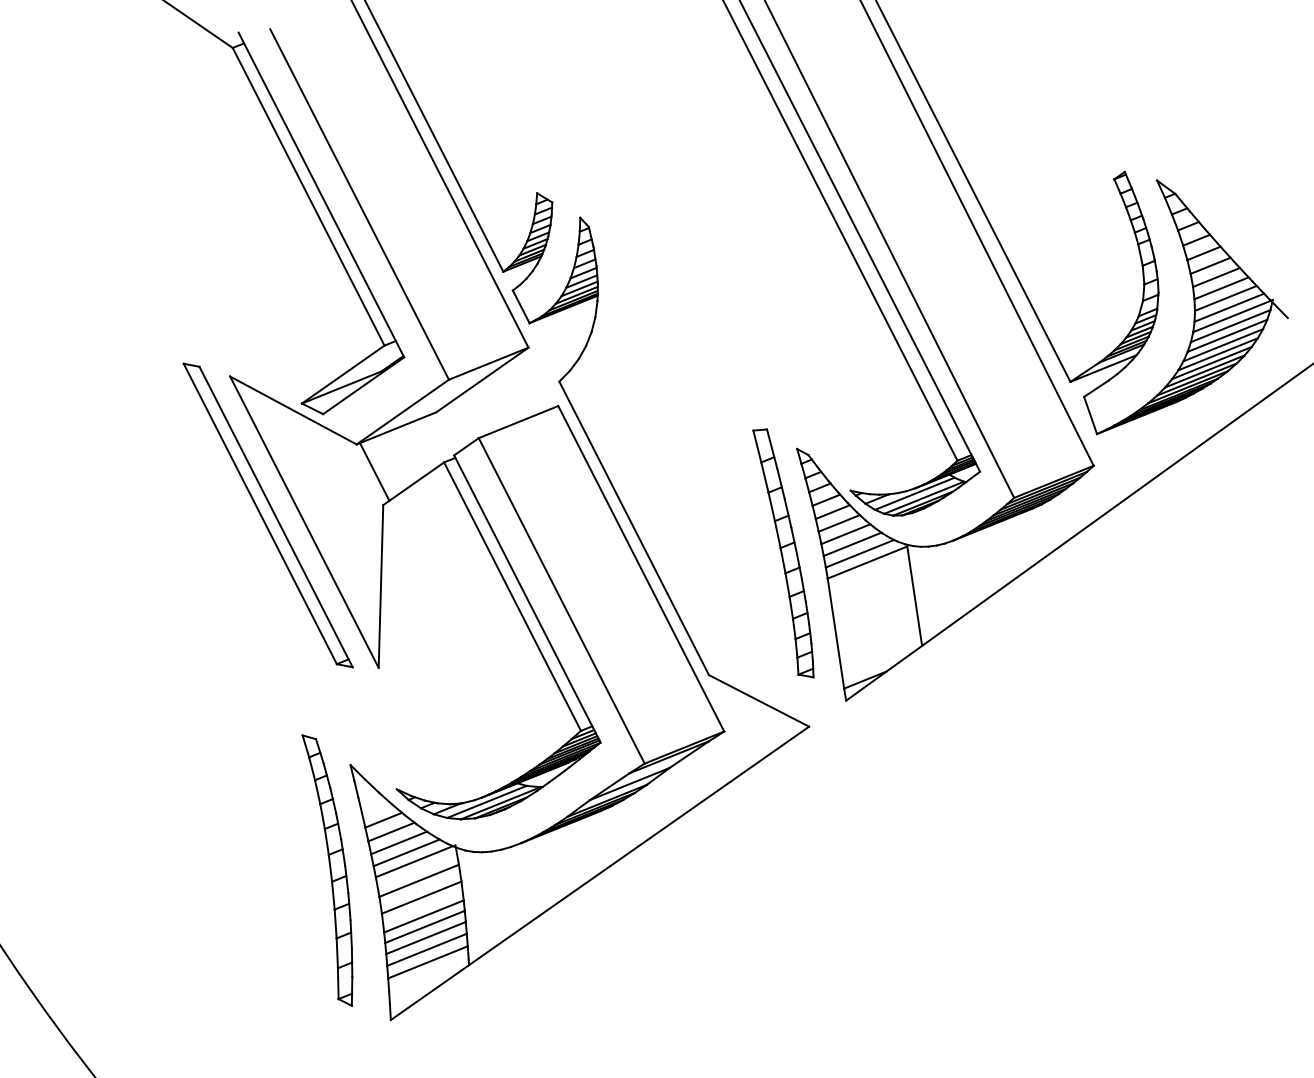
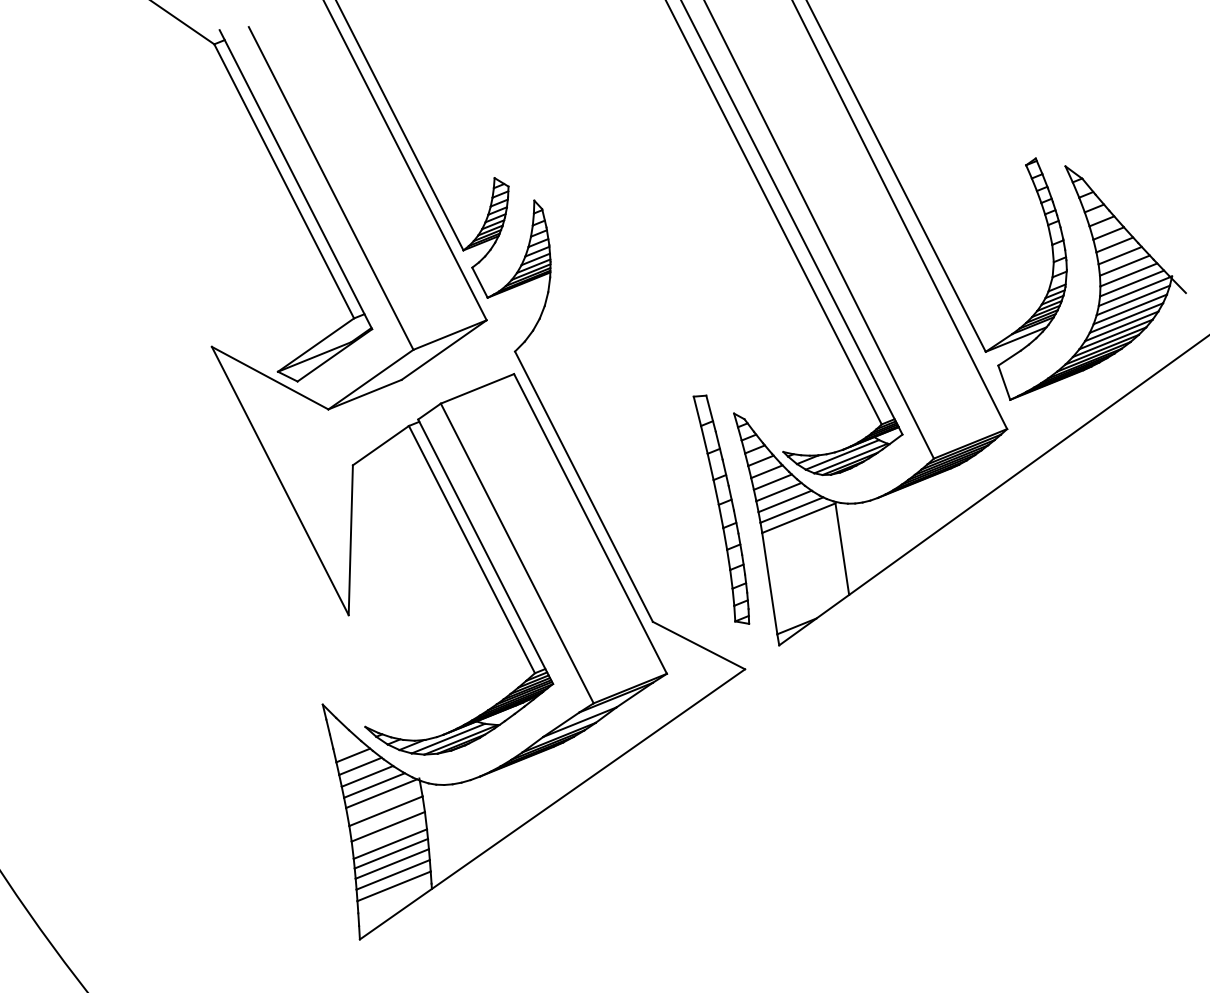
line: (374, 471) -> (344, 434), removed
part: (267, 515) -> (246, 474), removed
part: (327, 870) -> (301, 801), removed

